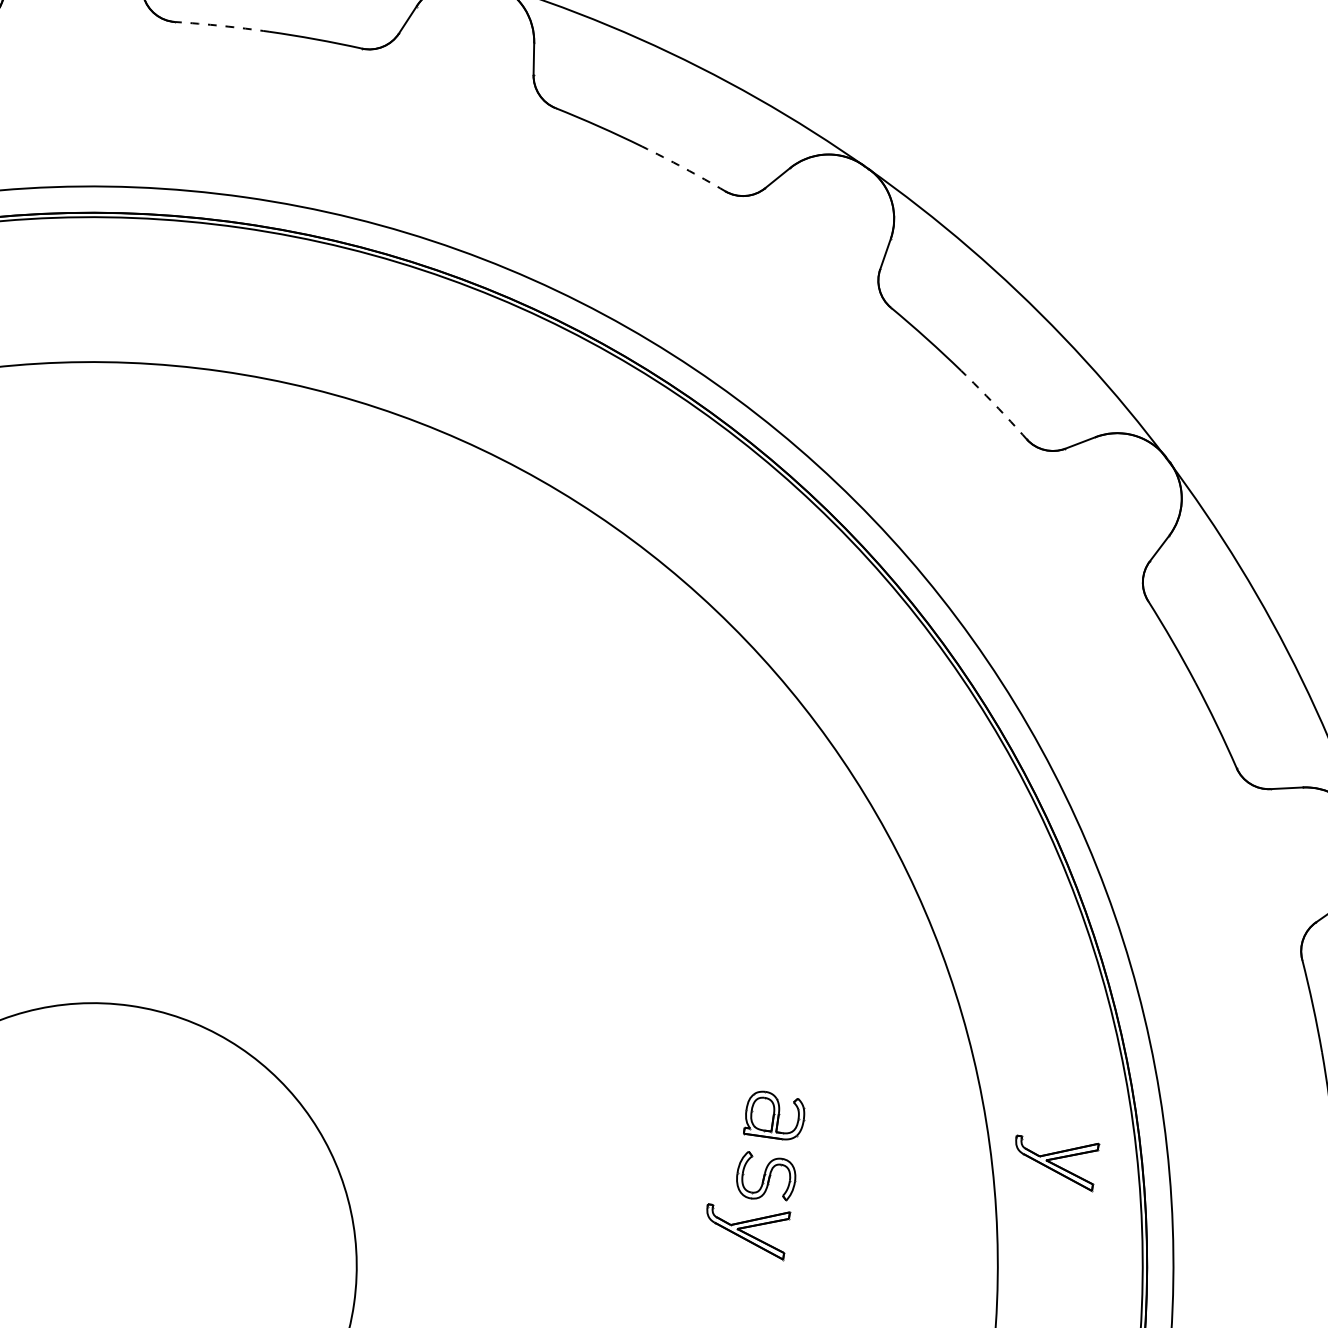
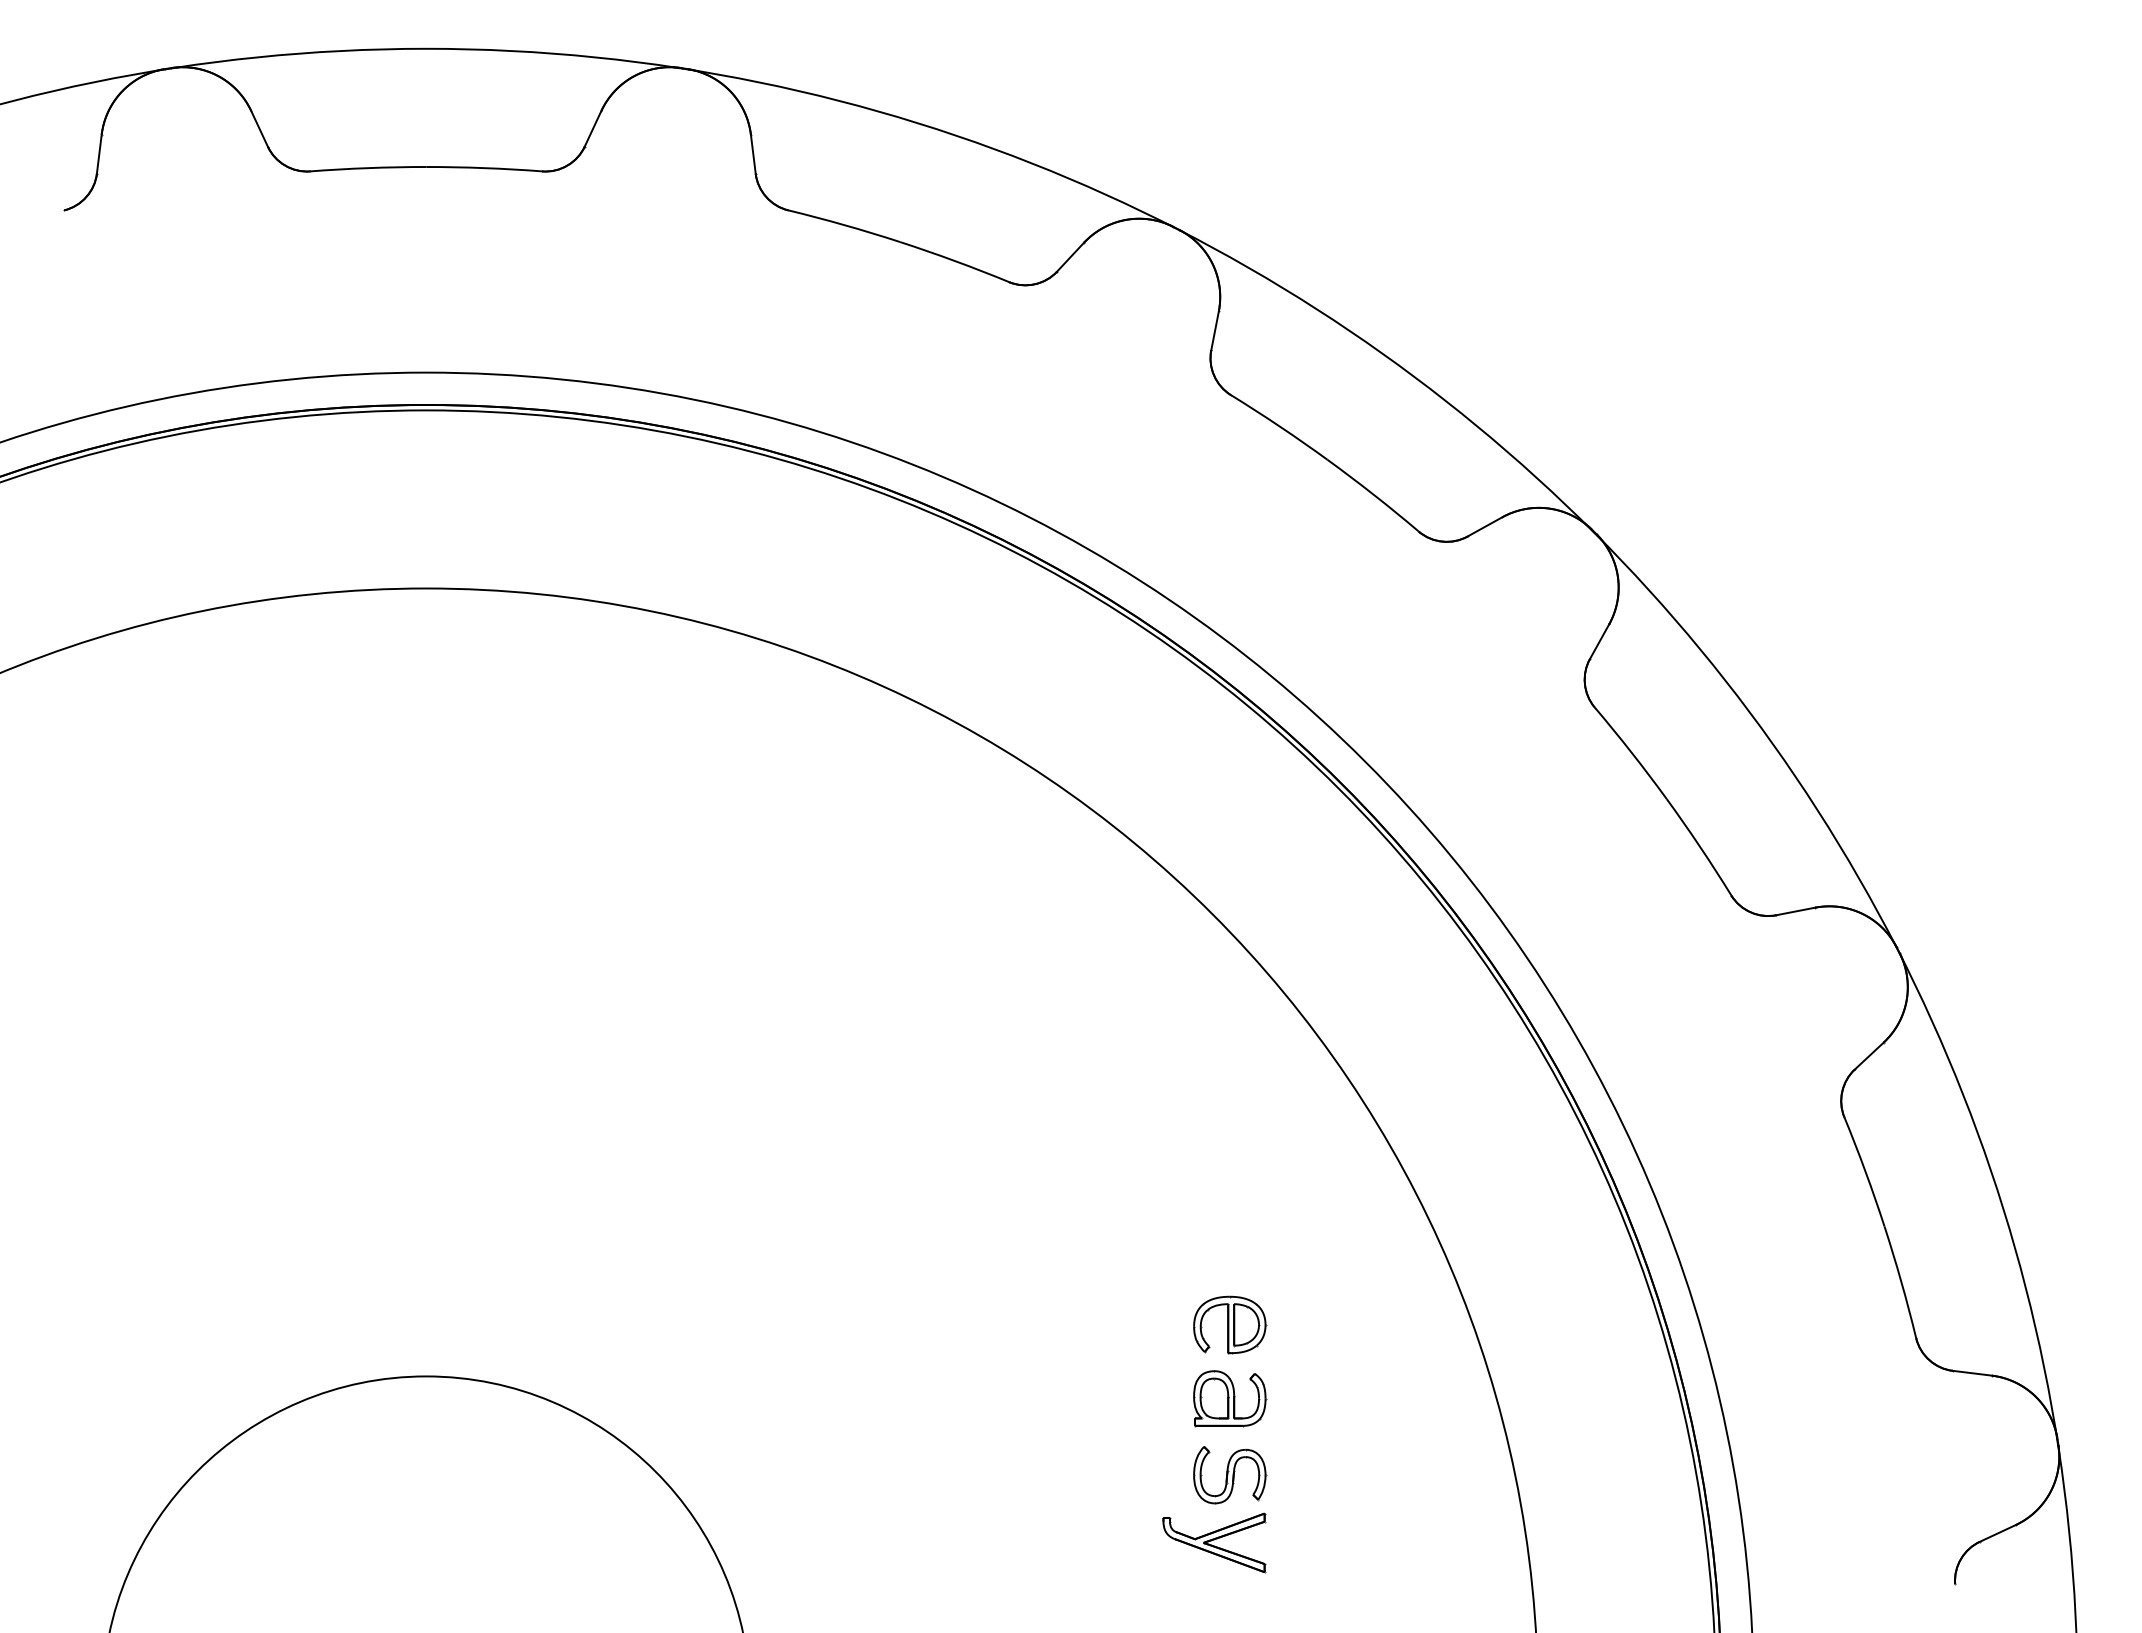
arc: (222, 26) -> (368, 168), dashed -> solid
arc: (684, 168) -> (955, 261), dashed -> solid
arc: (994, 404) -> (1373, 494), dashed -> solid
part: (784, 1056) -> (1230, 1324), added
part: (1055, 1161) -> (1578, 1405), removed

